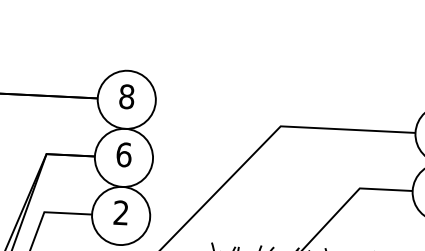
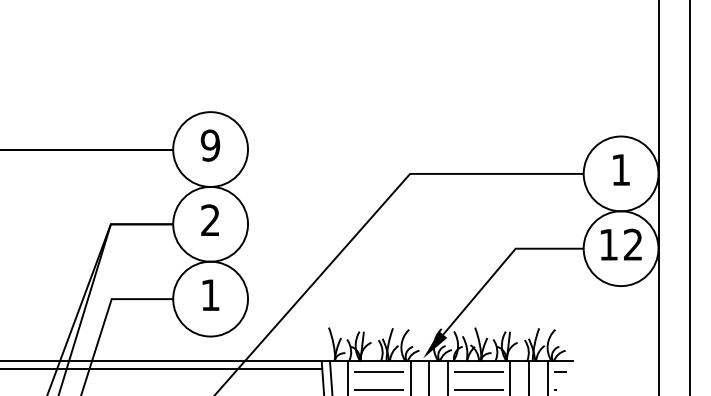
text: (126, 96) -> (210, 145), 8 -> 9
text: (124, 154) -> (210, 220), 6 -> 2
text: (121, 212) -> (210, 294), 2 -> 1

